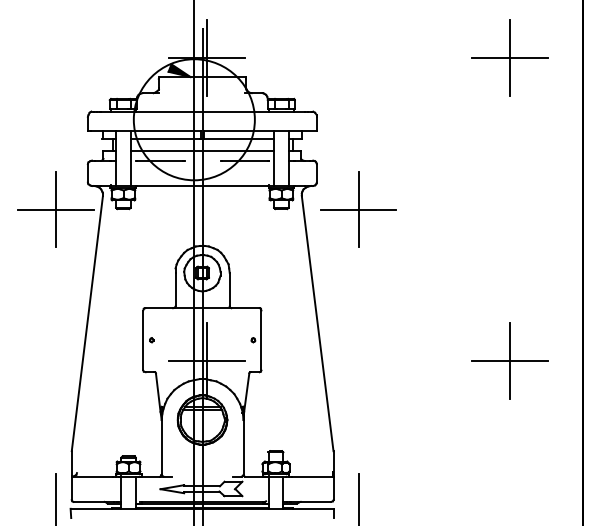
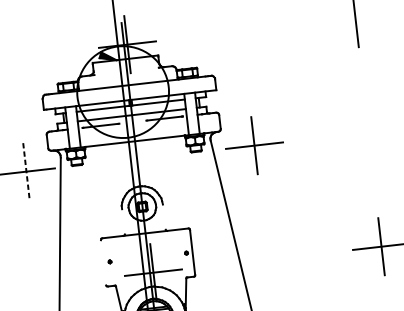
line: (509, 58) -> (355, 18), removed
line: (55, 209) -> (26, 171), solid -> dashed
line: (175, 289) -> (123, 221), removed
line: (229, 289) -> (164, 216), removed
line: (143, 340) -> (103, 262), removed

